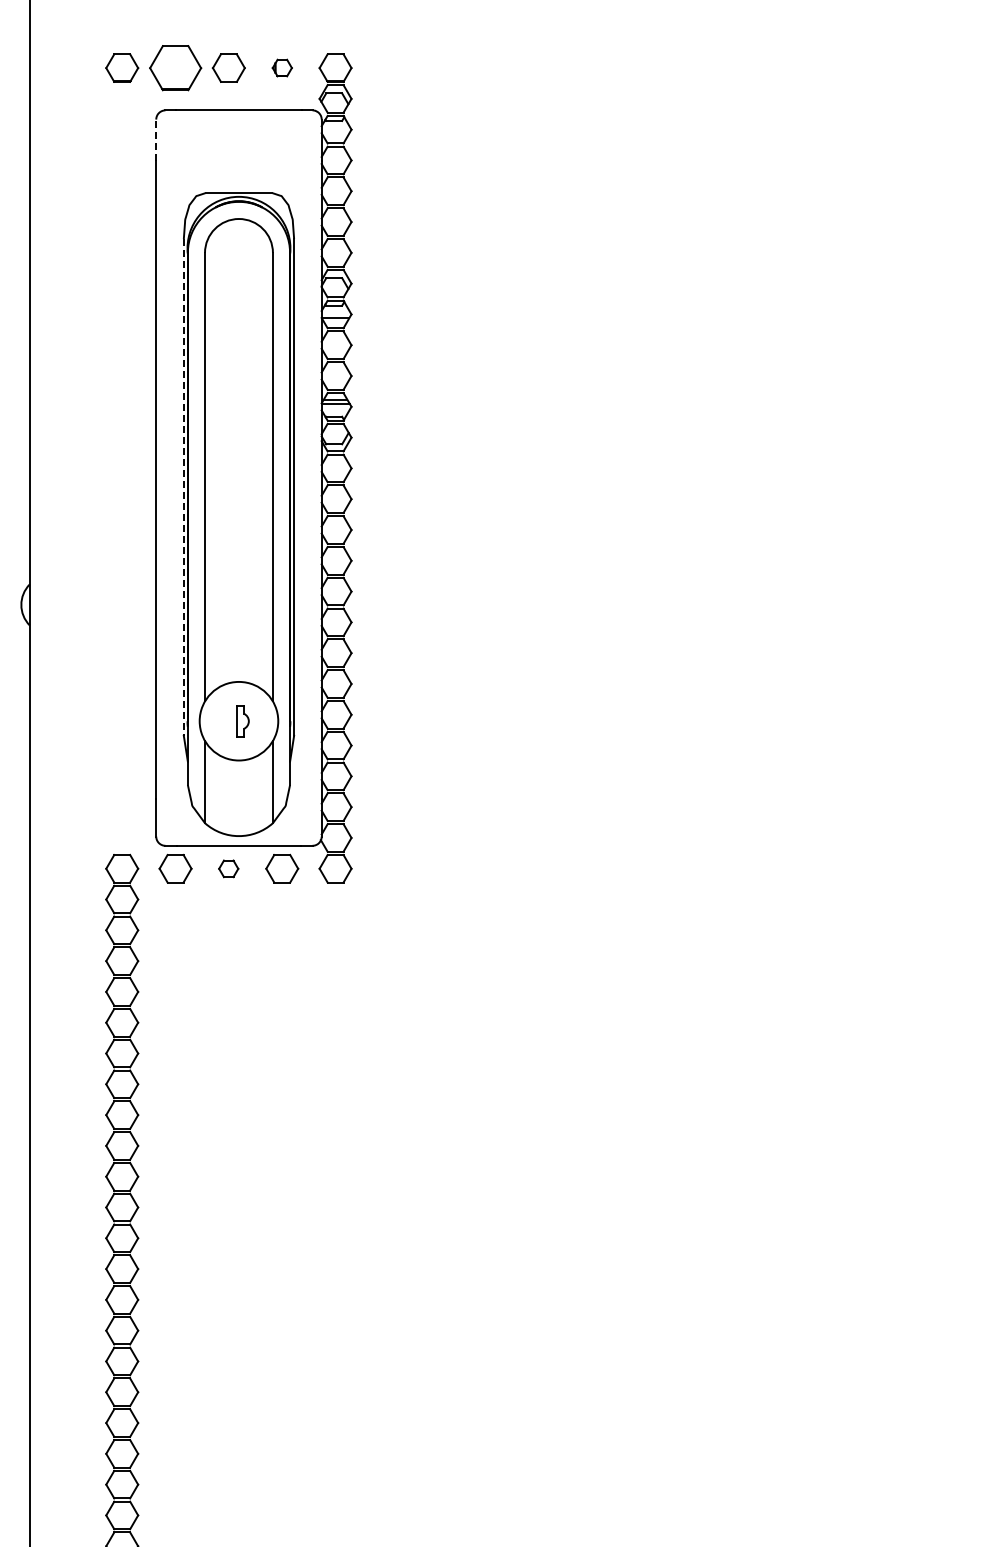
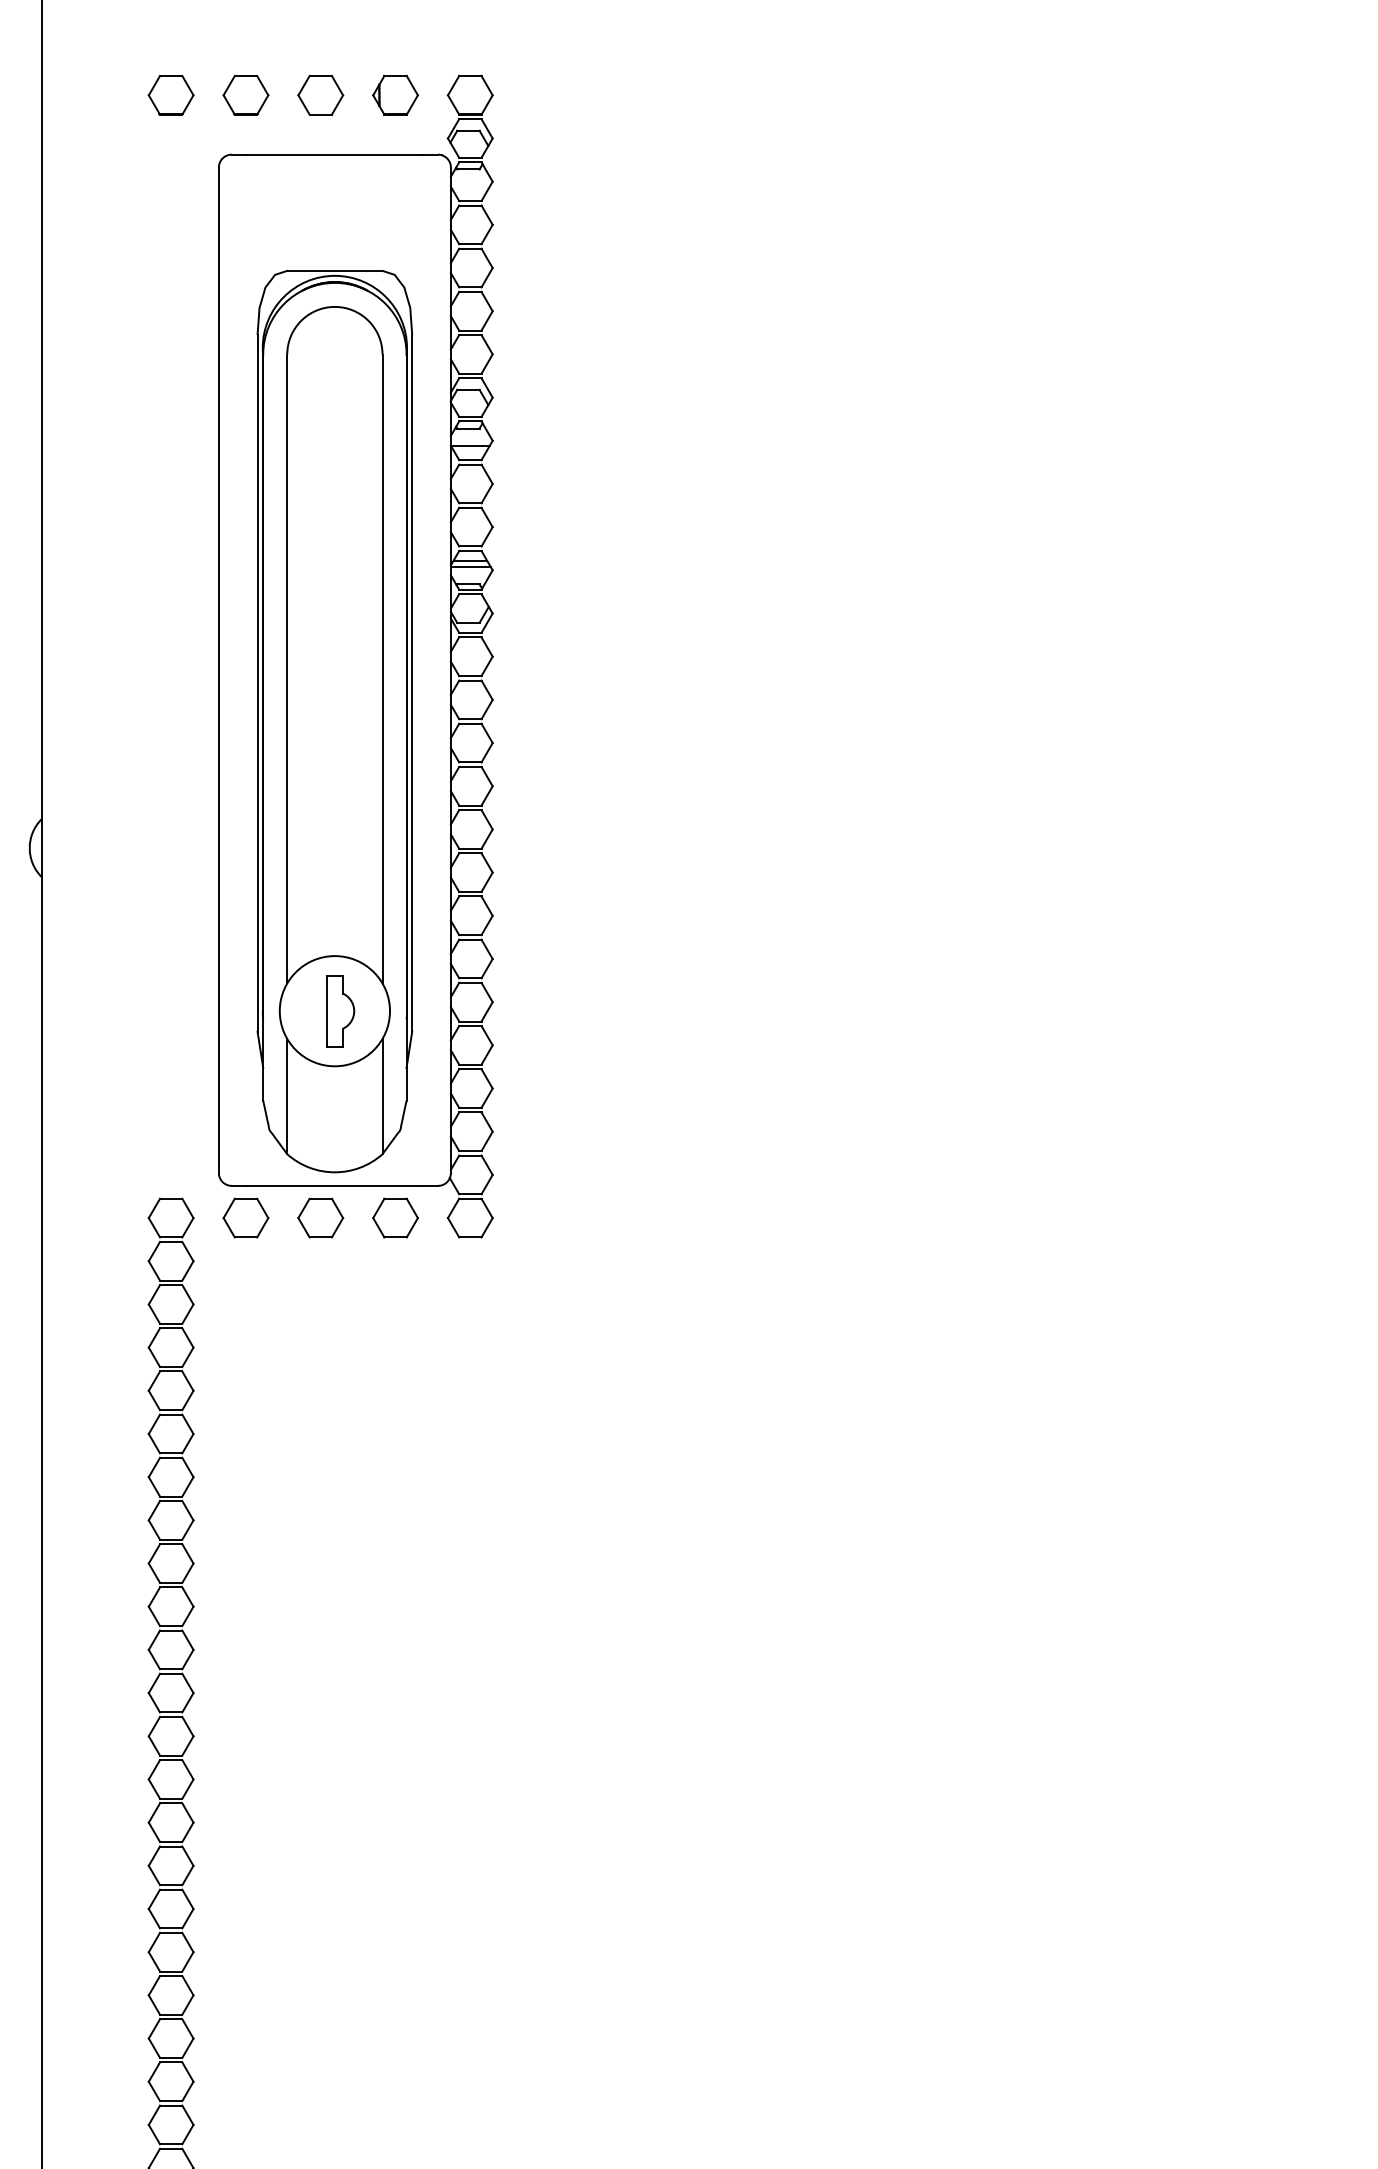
part: (175, 67) -> (245, 94), size x0.62
part: (282, 67) -> (395, 94), size x1.67
line: (156, 140) -> (219, 196), dashed -> solid
line: (183, 487) -> (257, 683), dashed -> solid
part: (242, 721) -> (339, 1011), size x1.67
part: (228, 868) -> (320, 1217), size x1.67

